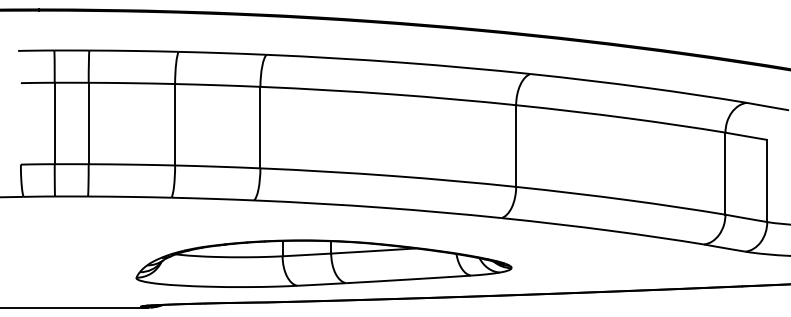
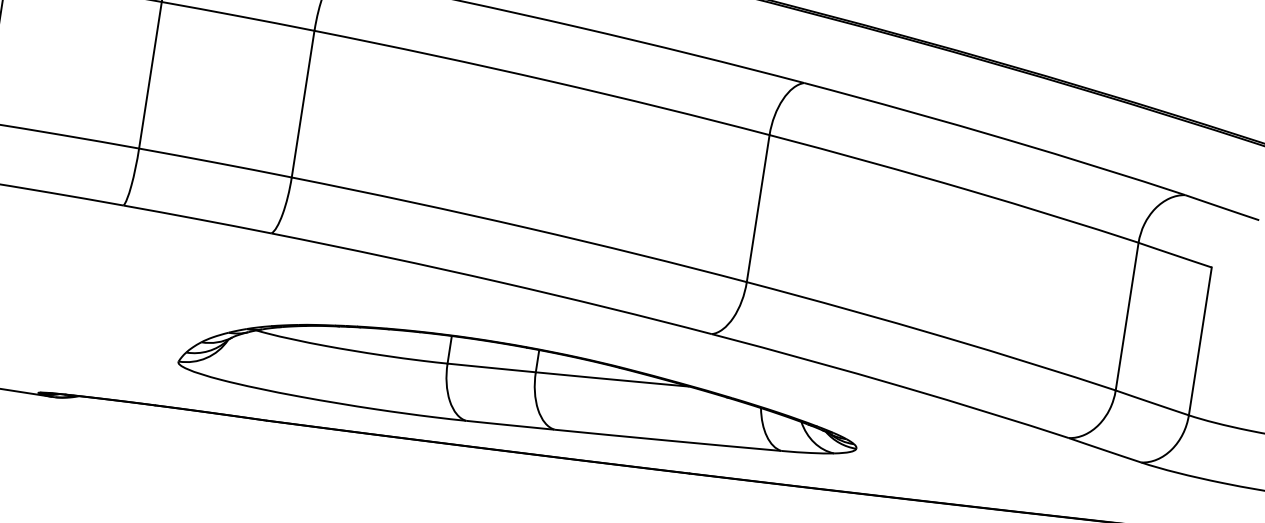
part: (323, 263) -> (519, 387), moved

